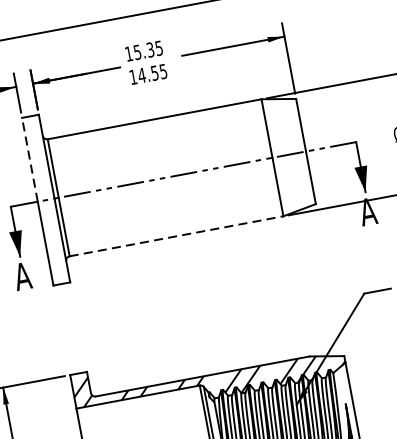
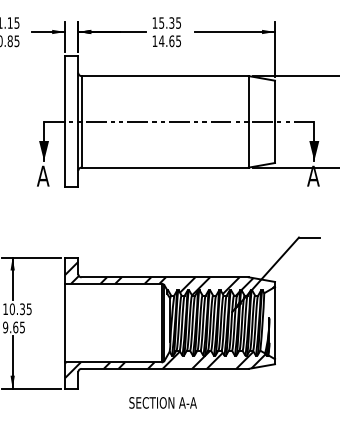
text: (154, 73) -> (171, 41), 14.55 -> 14.65
line: (30, 160) -> (65, 89), dashed -> solid
line: (176, 236) -> (165, 167), dashed -> solid

